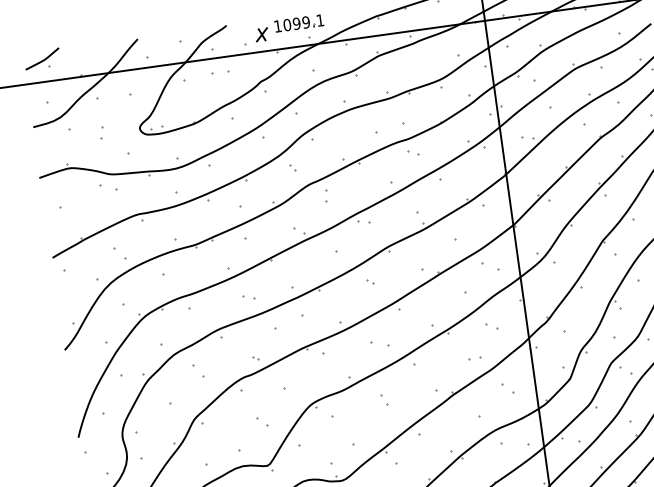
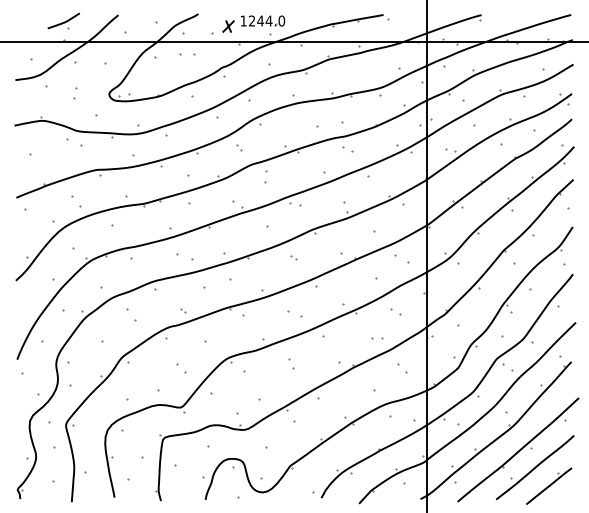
text: (303, 22) -> (266, 20), 1099.1 -> 1244.0
part: (41, 58) -> (63, 20), moved
part: (248, 297) -> (184, 256), size x1.6

